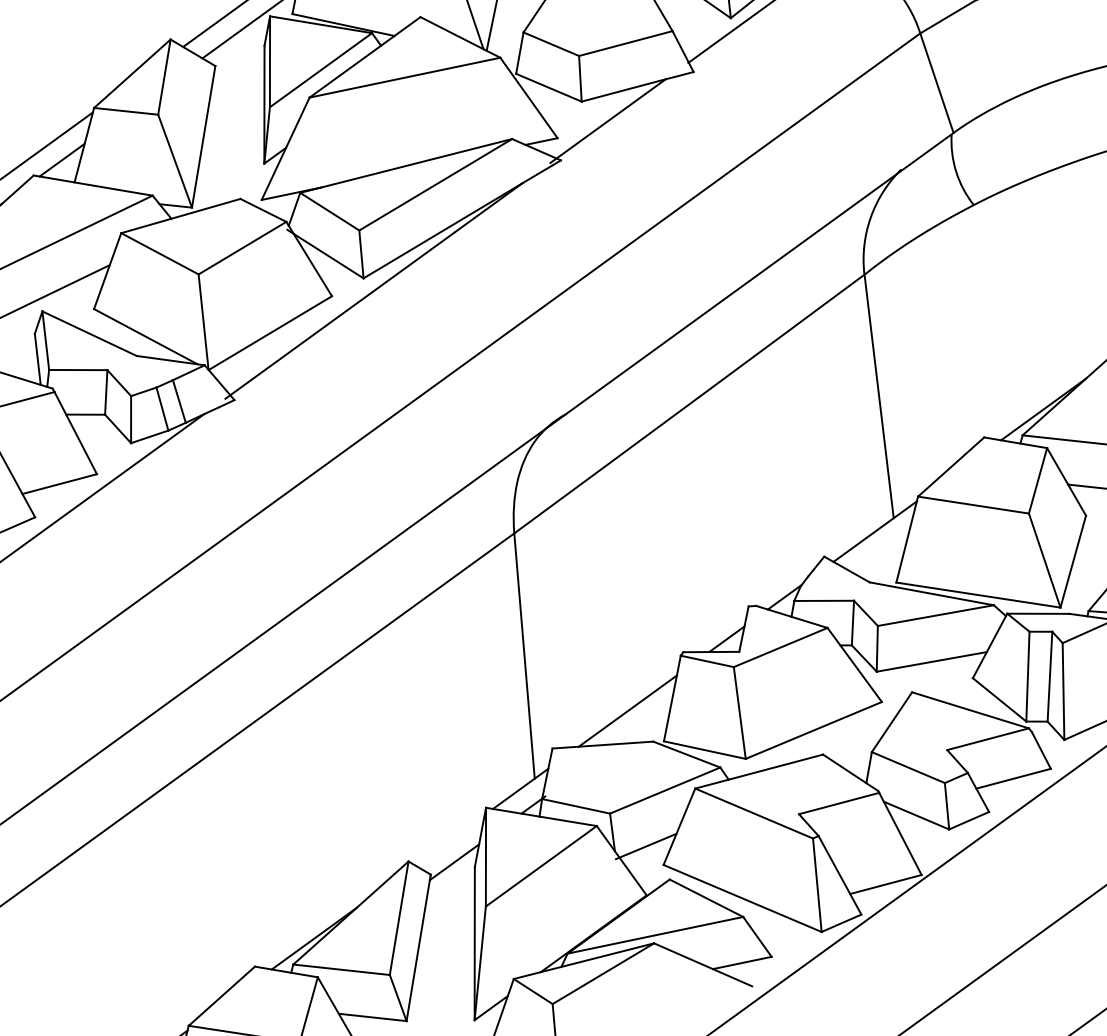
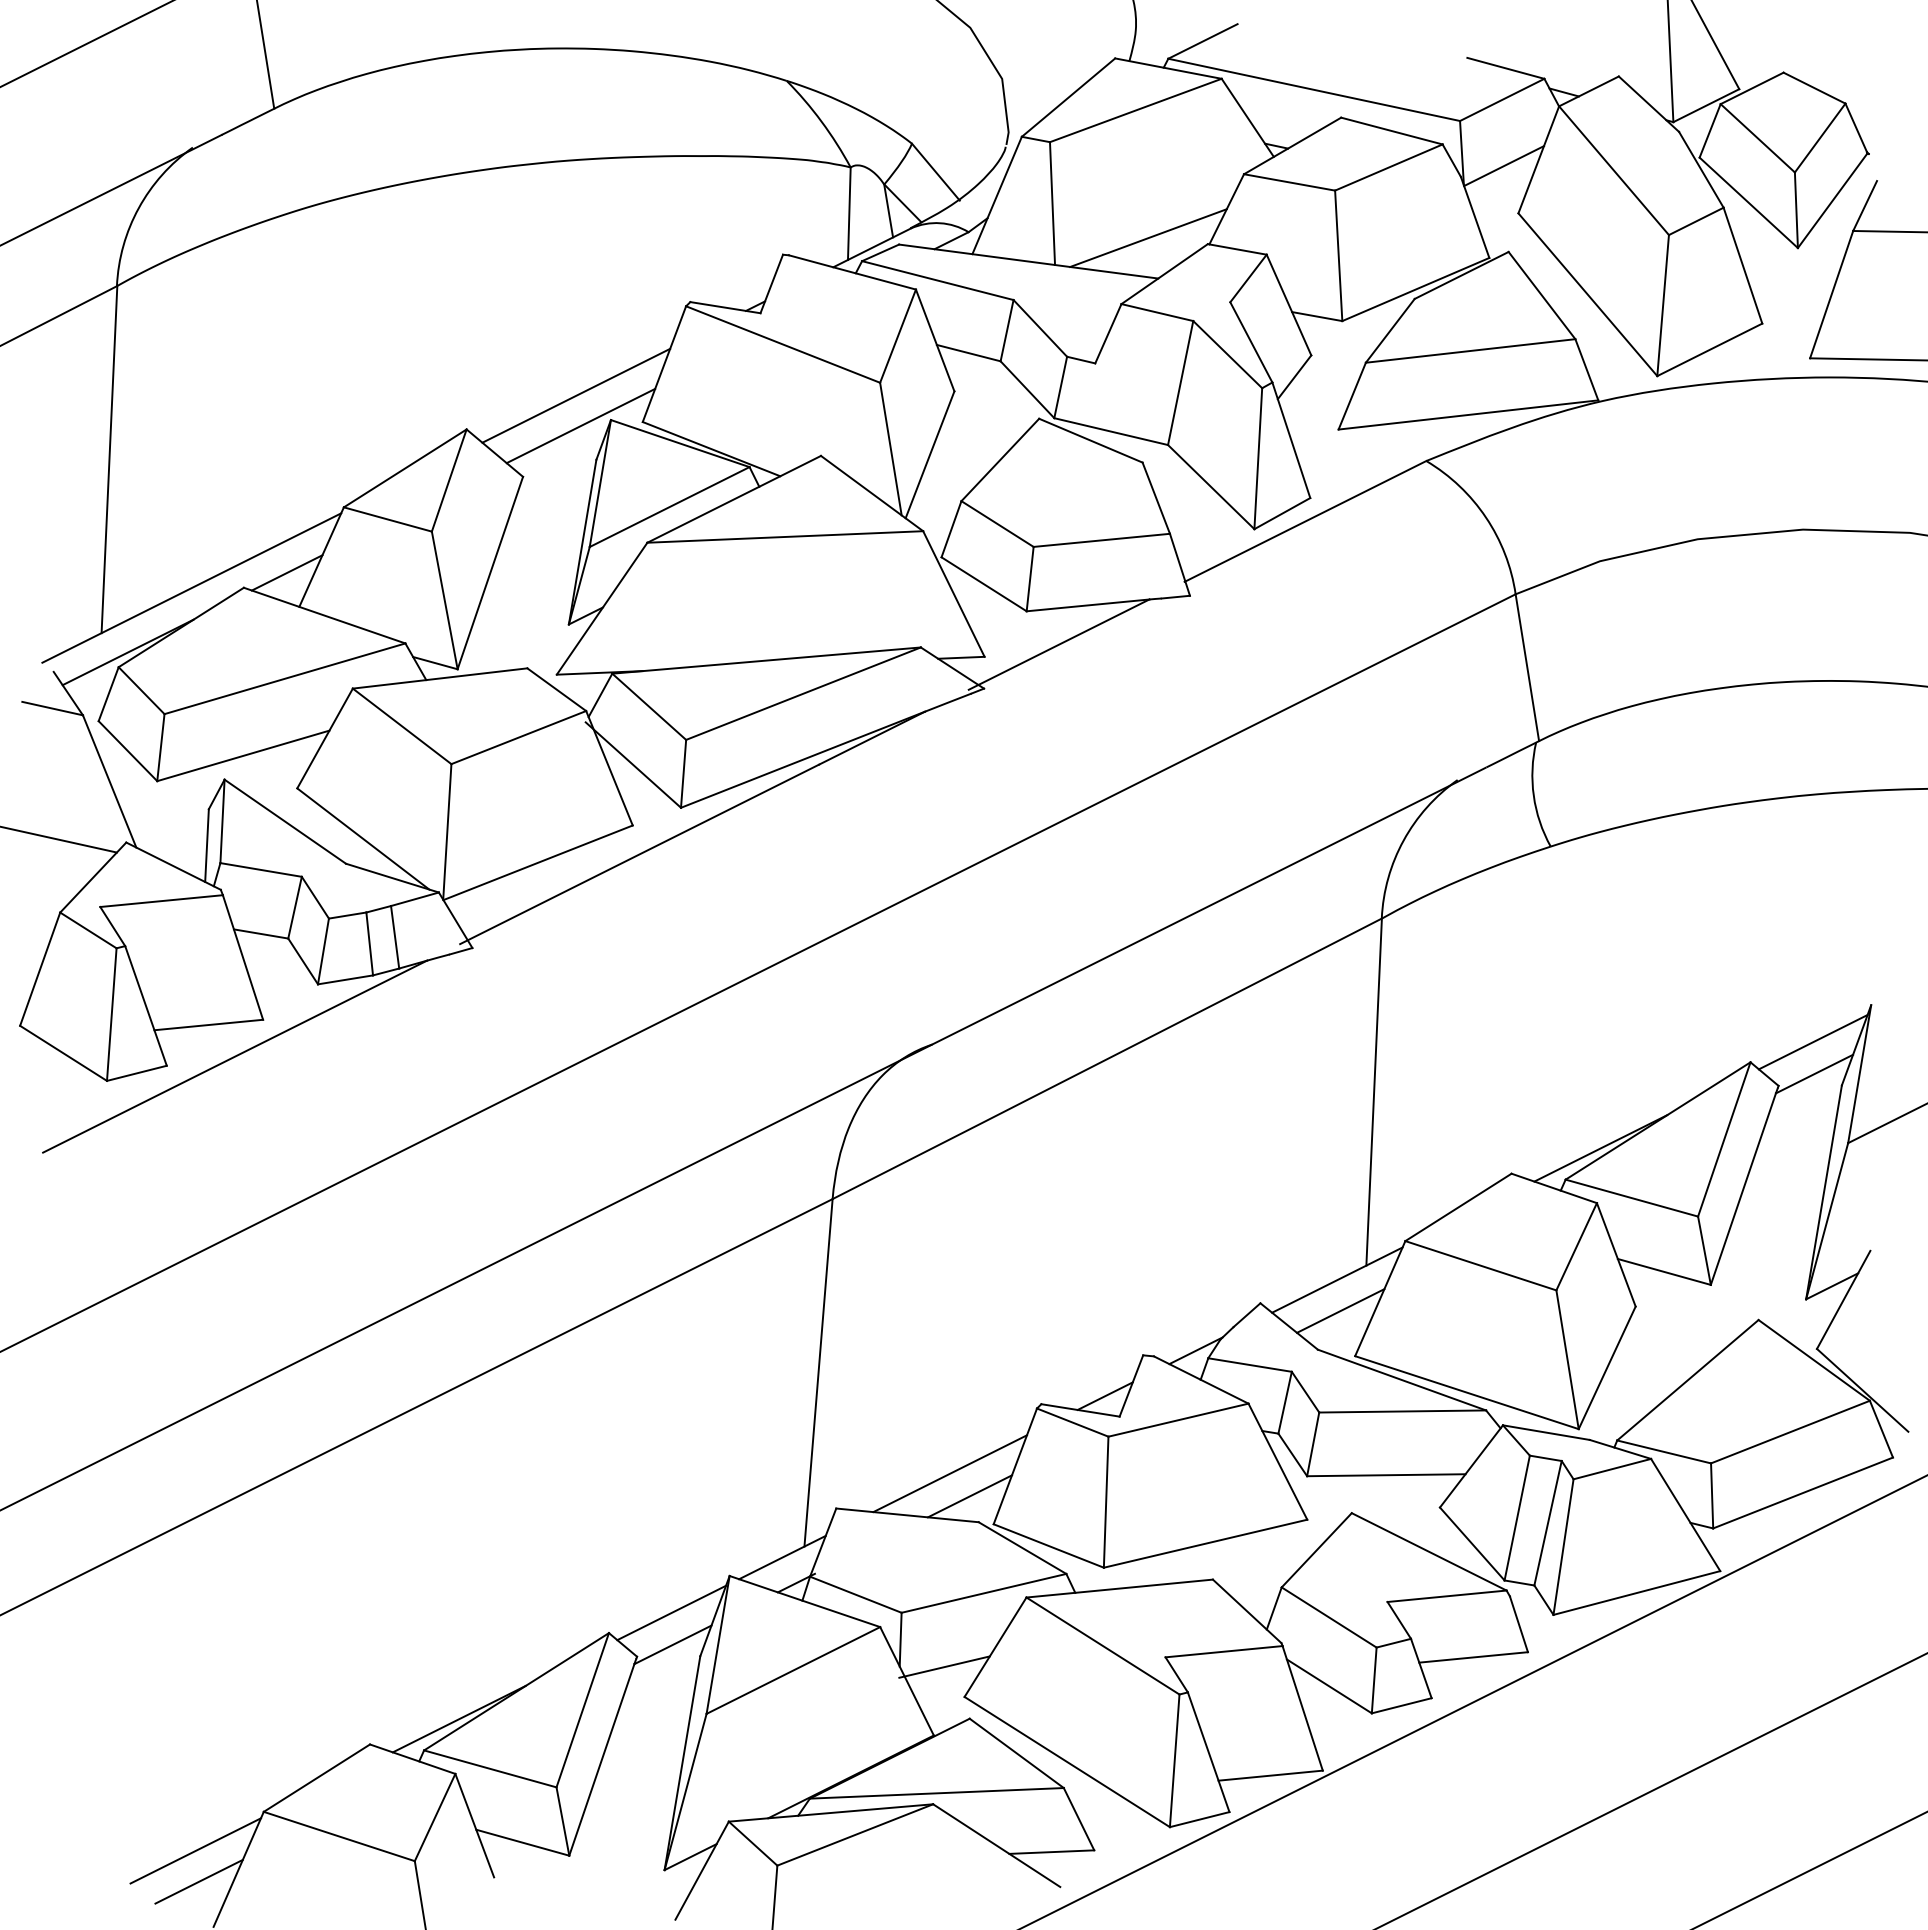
line: (880, 552) -> (1340, 1310), added
line: (644, 724) -> (970, 1496), added
line: (449, 839) -> (671, 1612), added

